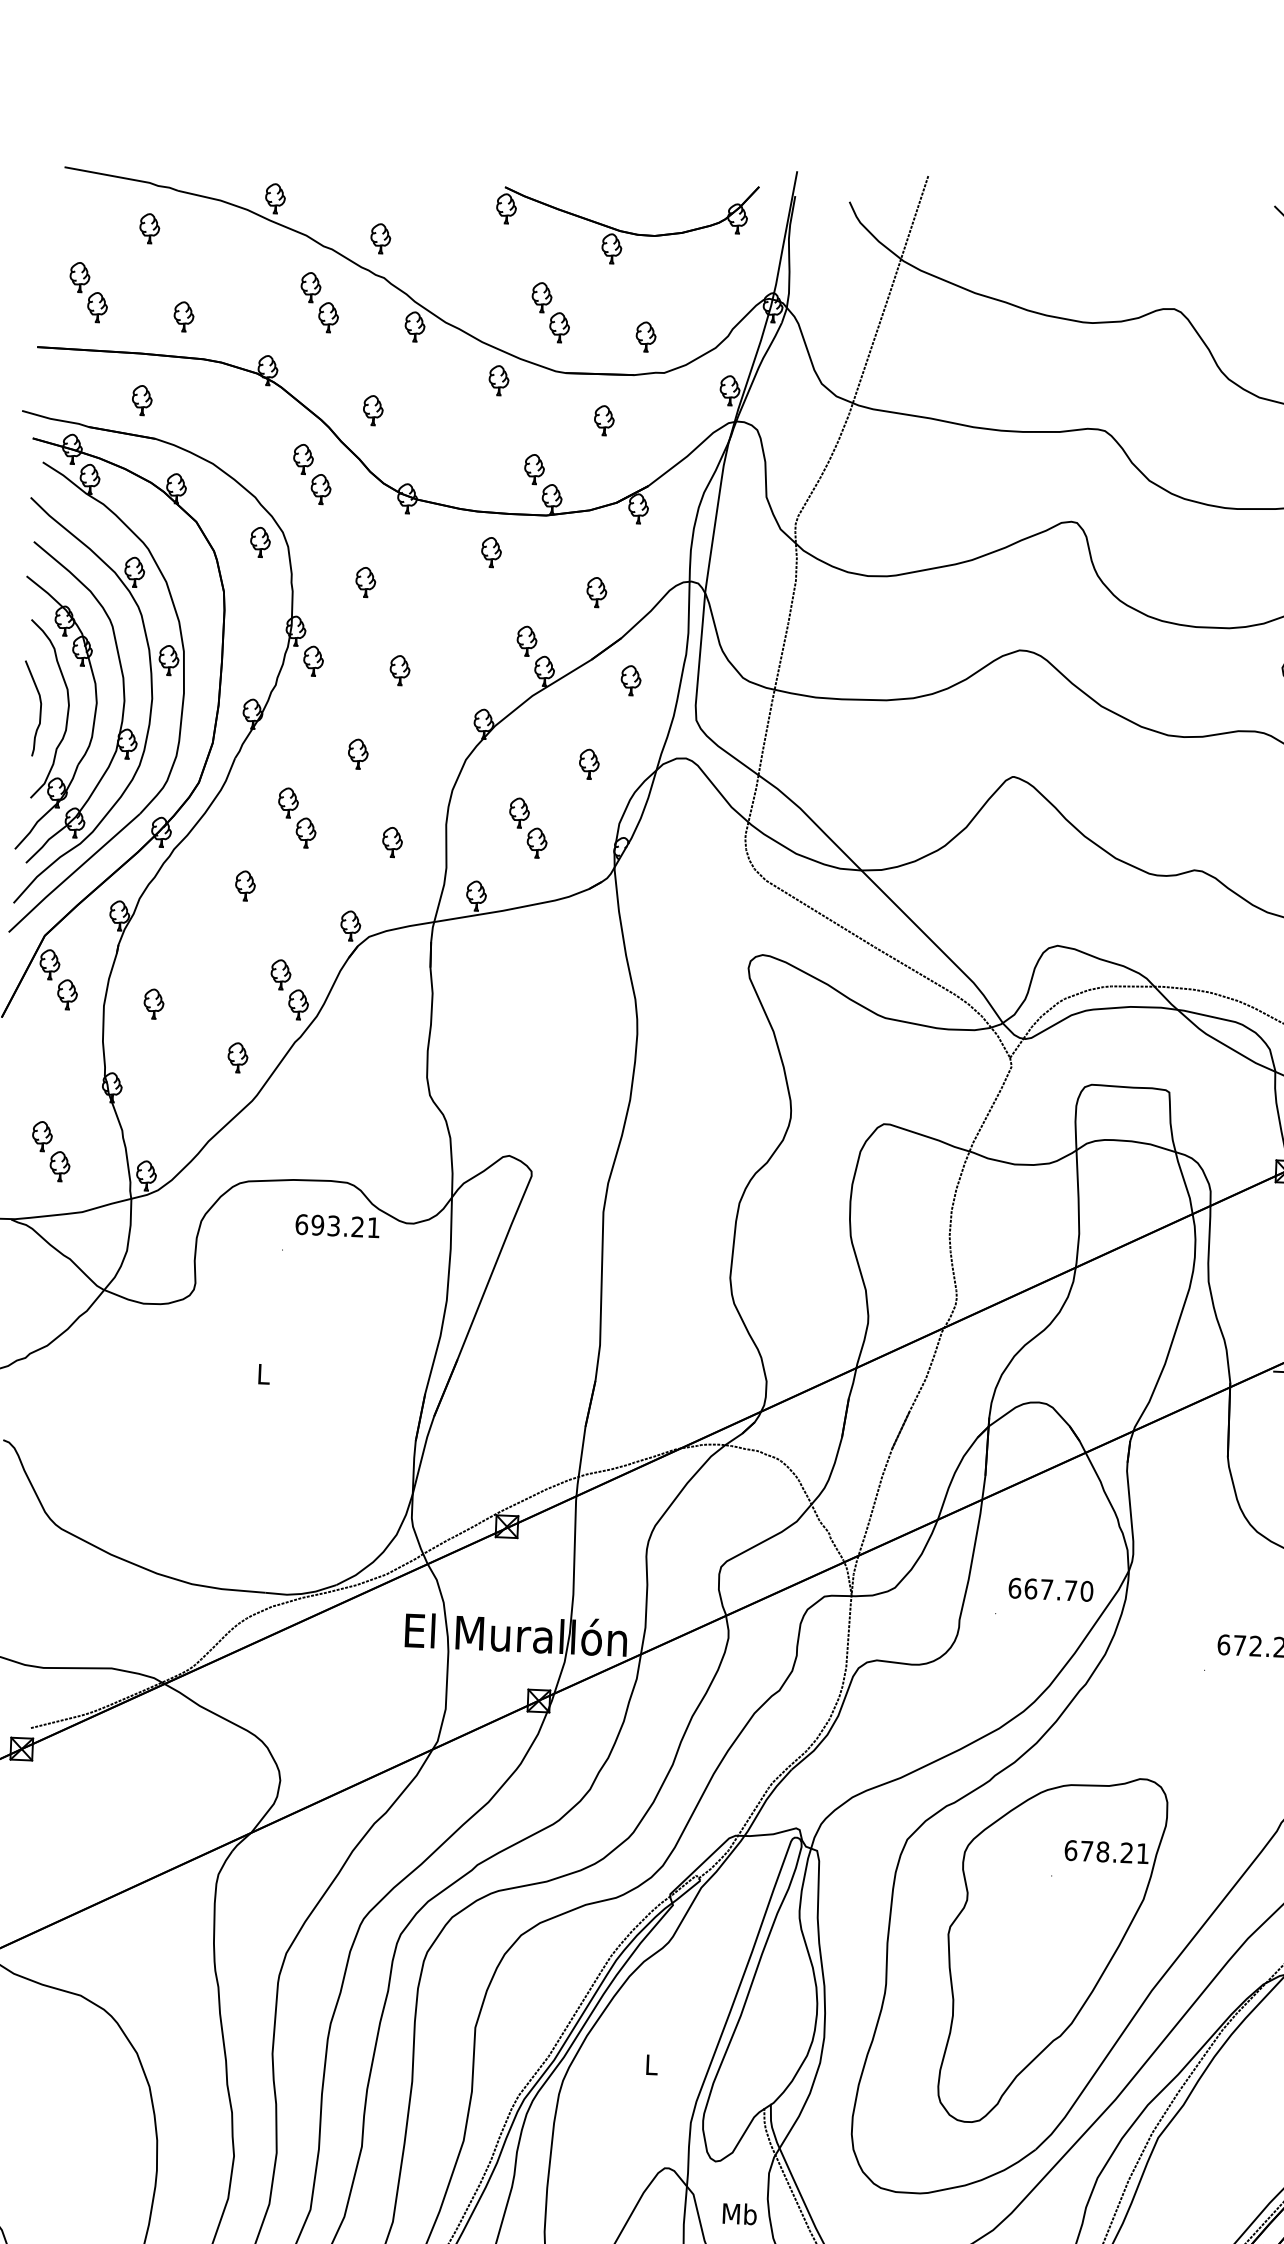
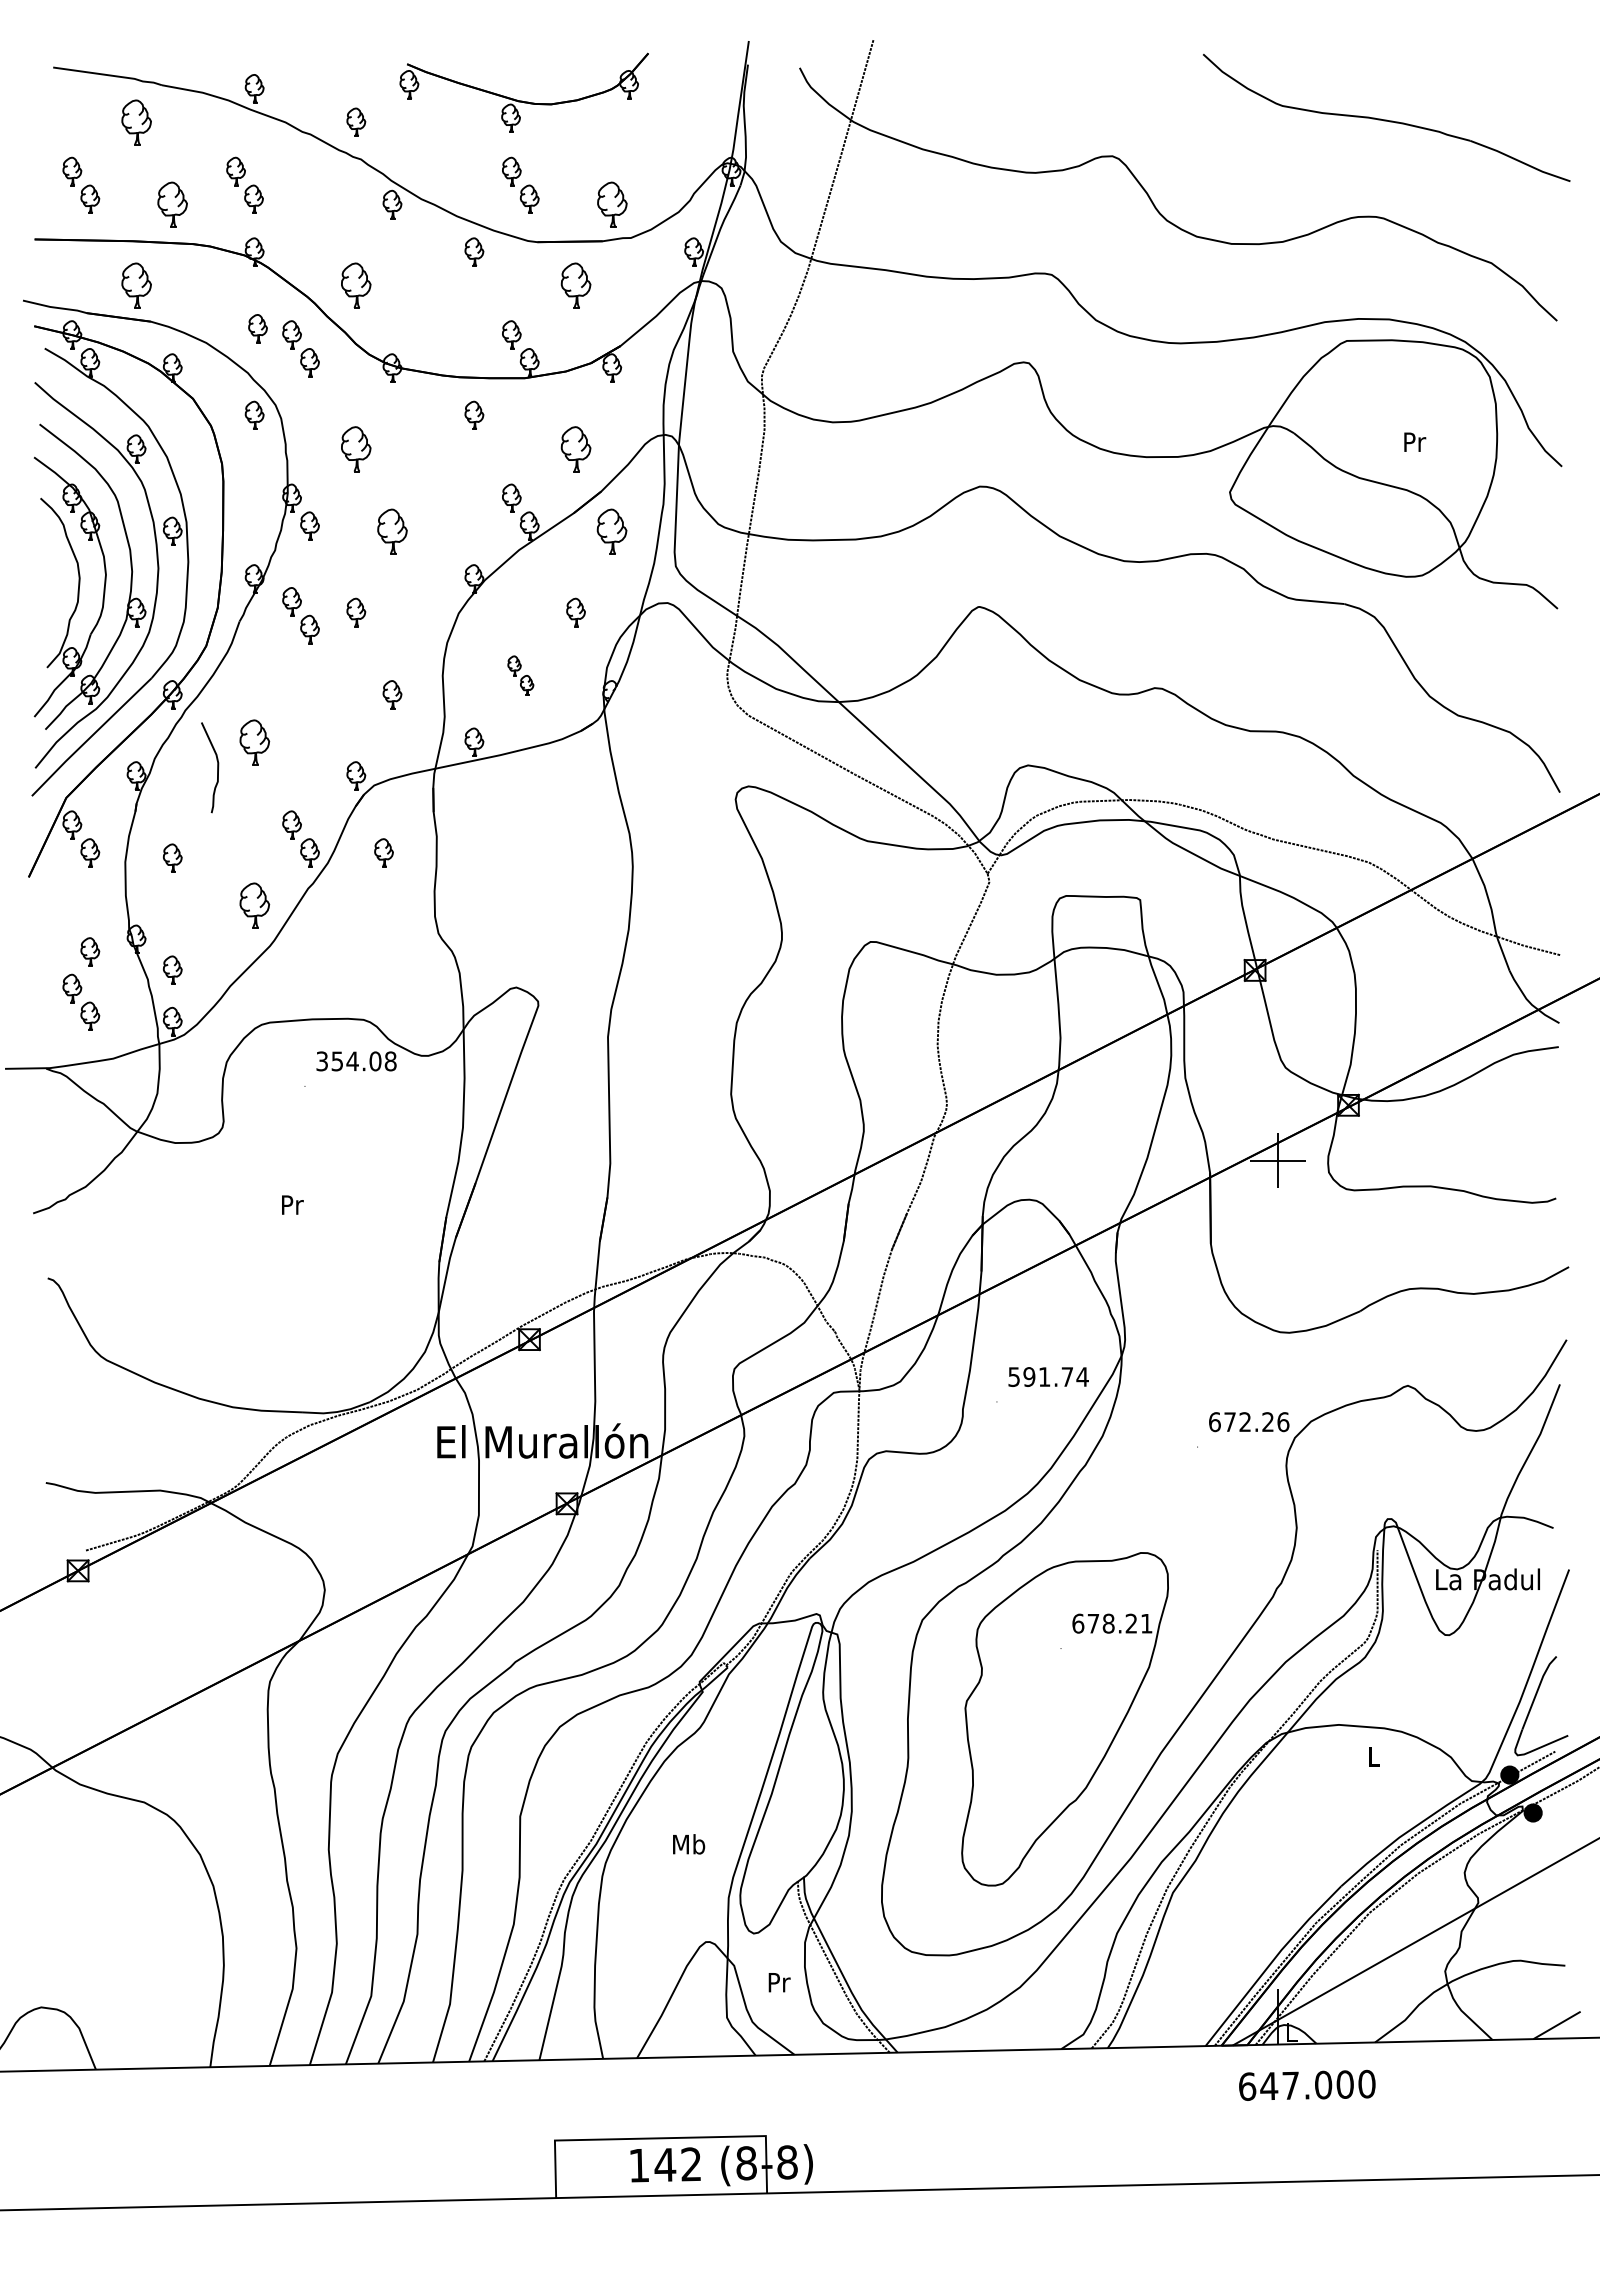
part: (149, 227) -> (136, 121), size x1.6
part: (624, 230) -> (522, 100), moved
part: (319, 301) -> (244, 184), moved
part: (183, 316) -> (172, 204), size x1.6
part: (645, 336) -> (611, 204), size x1.6
part: (142, 400) -> (136, 285), size x1.6
part: (373, 410) -> (356, 285), size x1.6
part: (603, 420) -> (575, 285), size x1.6
part: (267, 450) -> (257, 328), added
part: (366, 581) -> (356, 448), size x1.6
part: (596, 591) -> (575, 448), size x1.6
part: (400, 669) -> (392, 530), size x1.6
part: (631, 679) -> (612, 530), size x1.6
curve: (40, 708) -> (217, 767), moved
part: (296, 817) -> (300, 615), moved
part: (528, 827) -> (520, 675), size x0.7
part: (245, 885) -> (254, 741), size x1.6
part: (375, 1007) -> (383, 852), added
part: (237, 1057) -> (254, 905), size x1.6
part: (63, 1098) -> (90, 951), added
part: (148, 1121) -> (172, 969), added
text: (337, 1226) -> (356, 1061), 693.21 -> 354.08
text: (264, 1373) -> (292, 1204), L -> Pr
text: (1051, 1589) -> (1048, 1376), 667.70 -> 591.74
text: (652, 2064) -> (689, 1844), L -> Mb
text: (740, 2214) -> (779, 1982), Mb -> Pr

